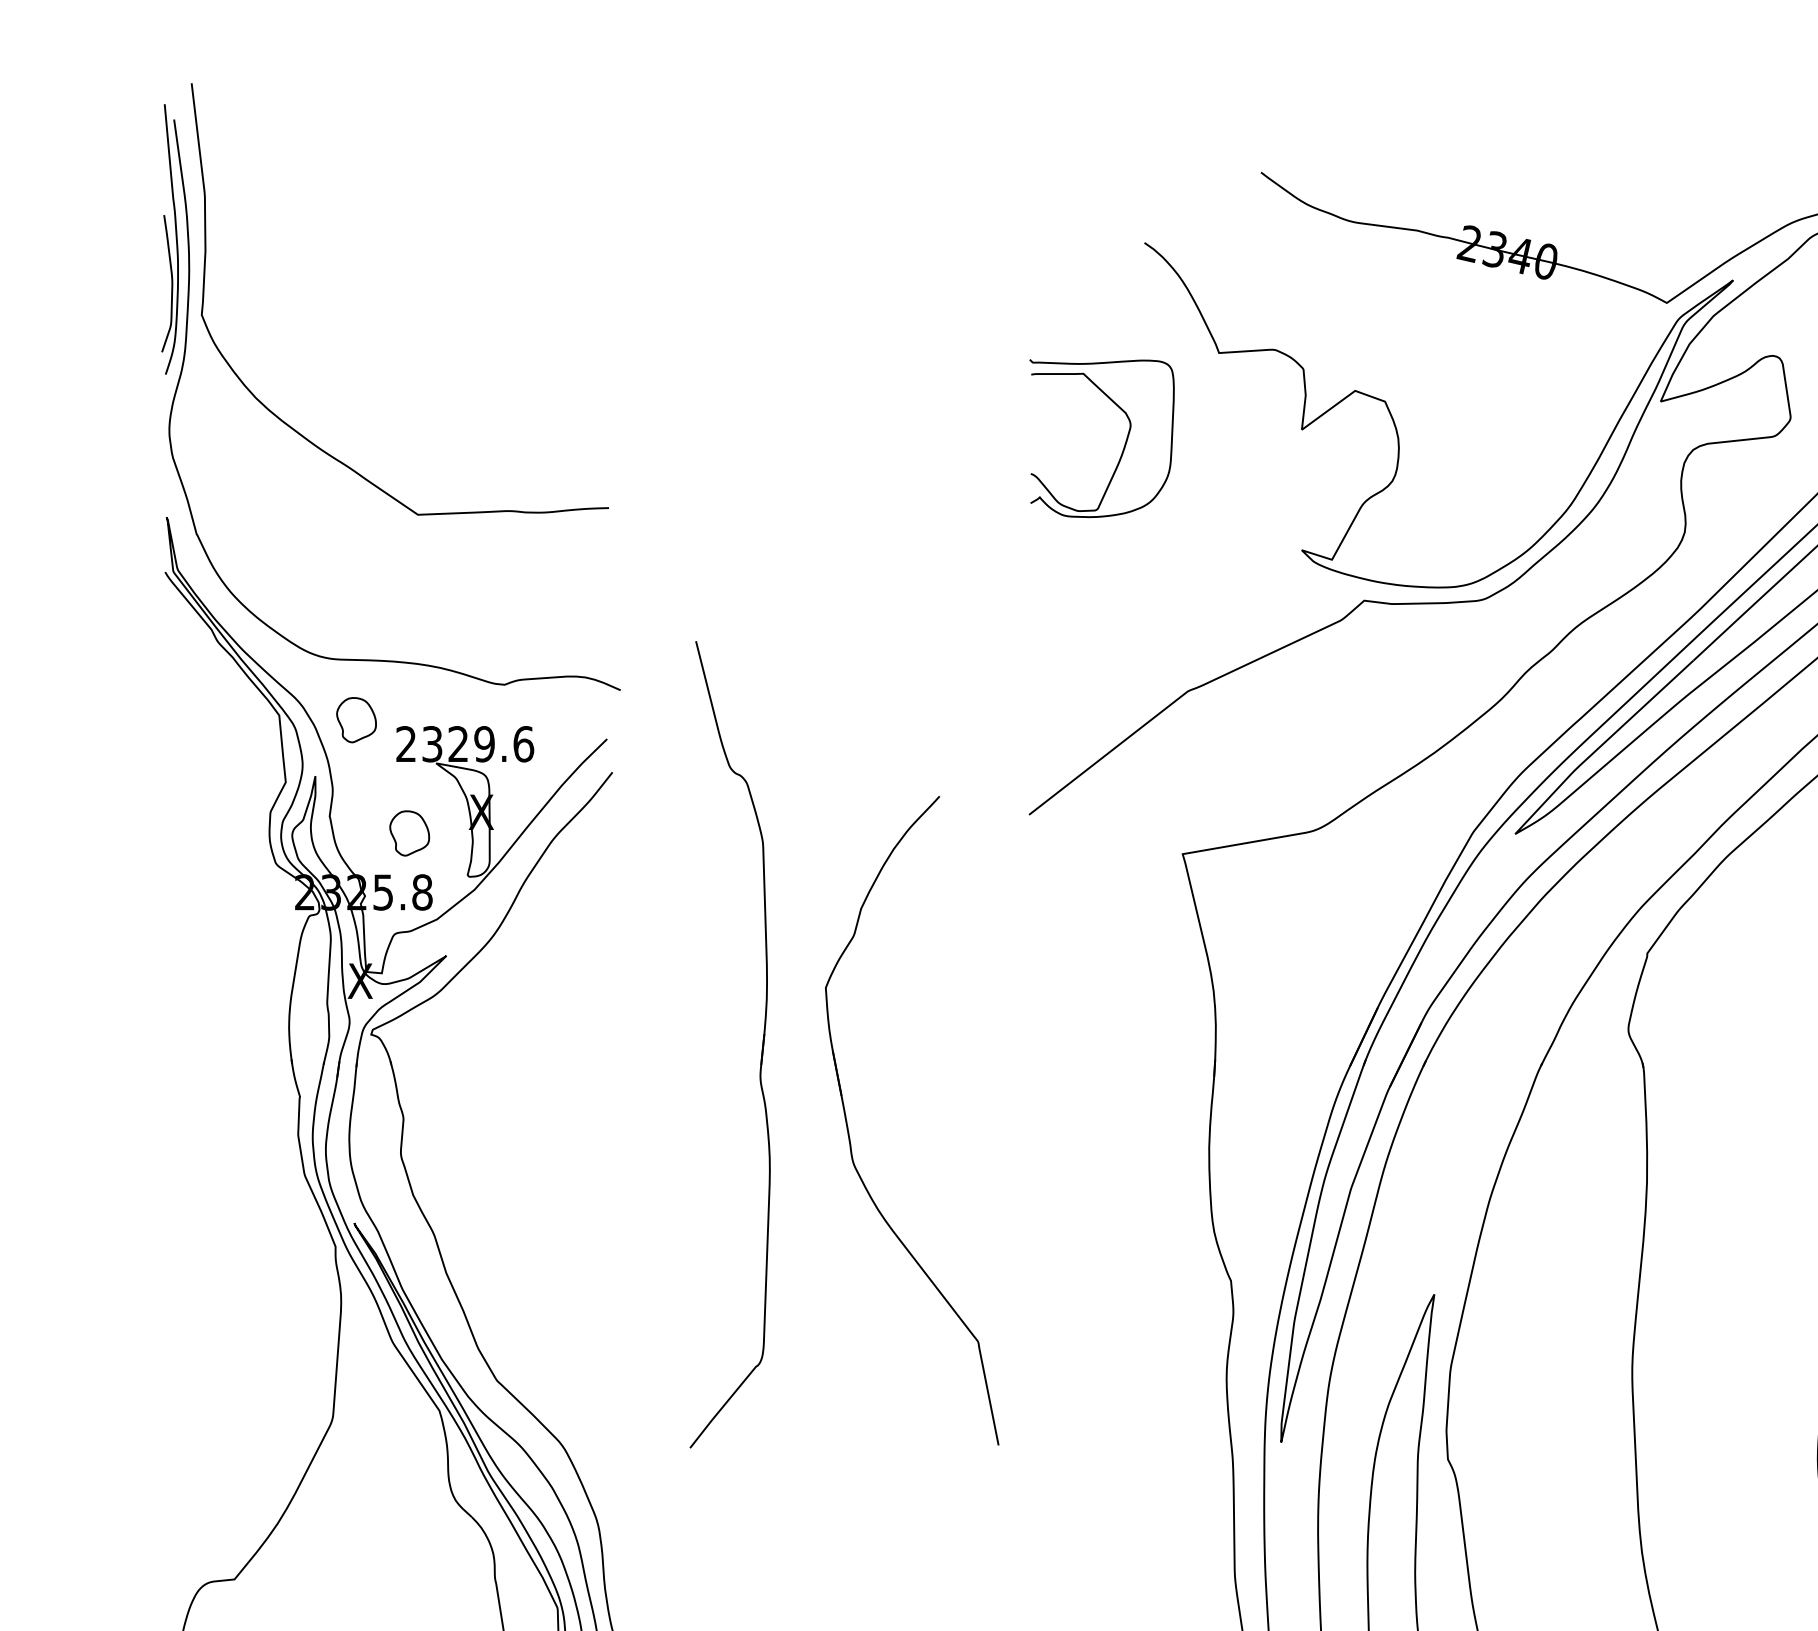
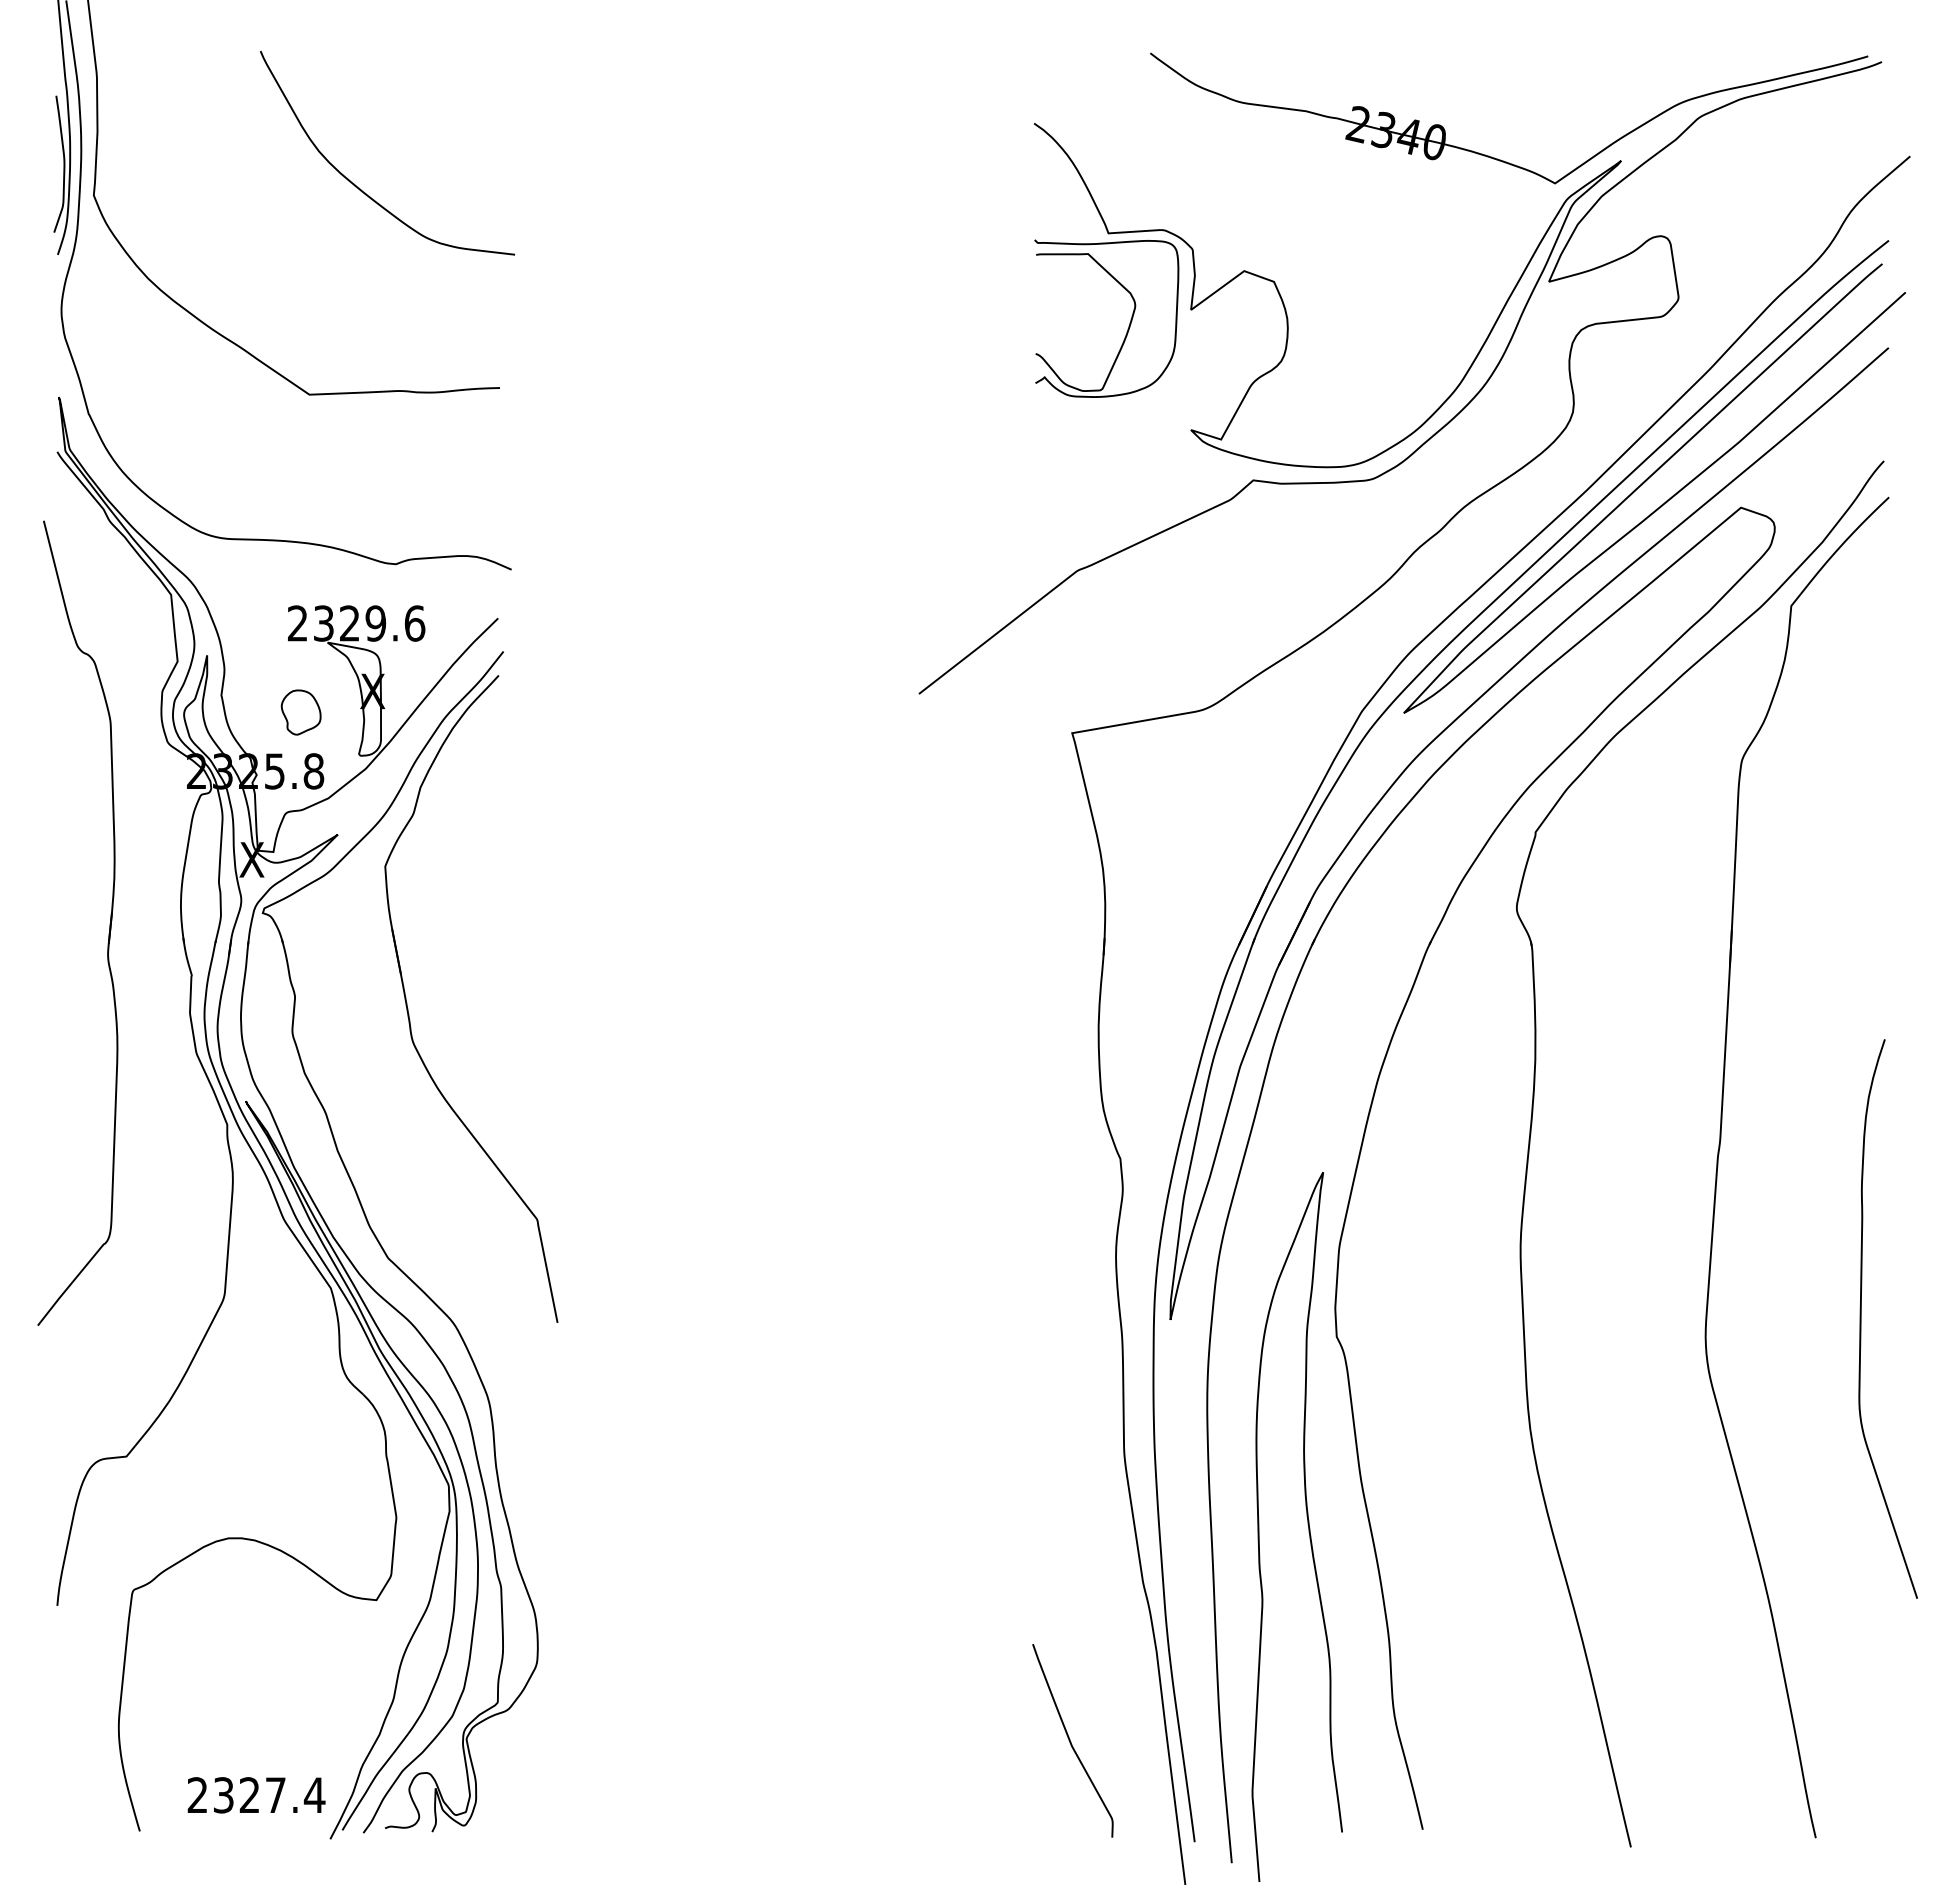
curve: (468, 307) -> (359, 187), added
part: (1124, 442) -> (1129, 322), moved
part: (355, 720) -> (247, 599), removed
part: (761, 1044) -> (109, 923), moved
part: (849, 1130) -> (408, 1008), moved

